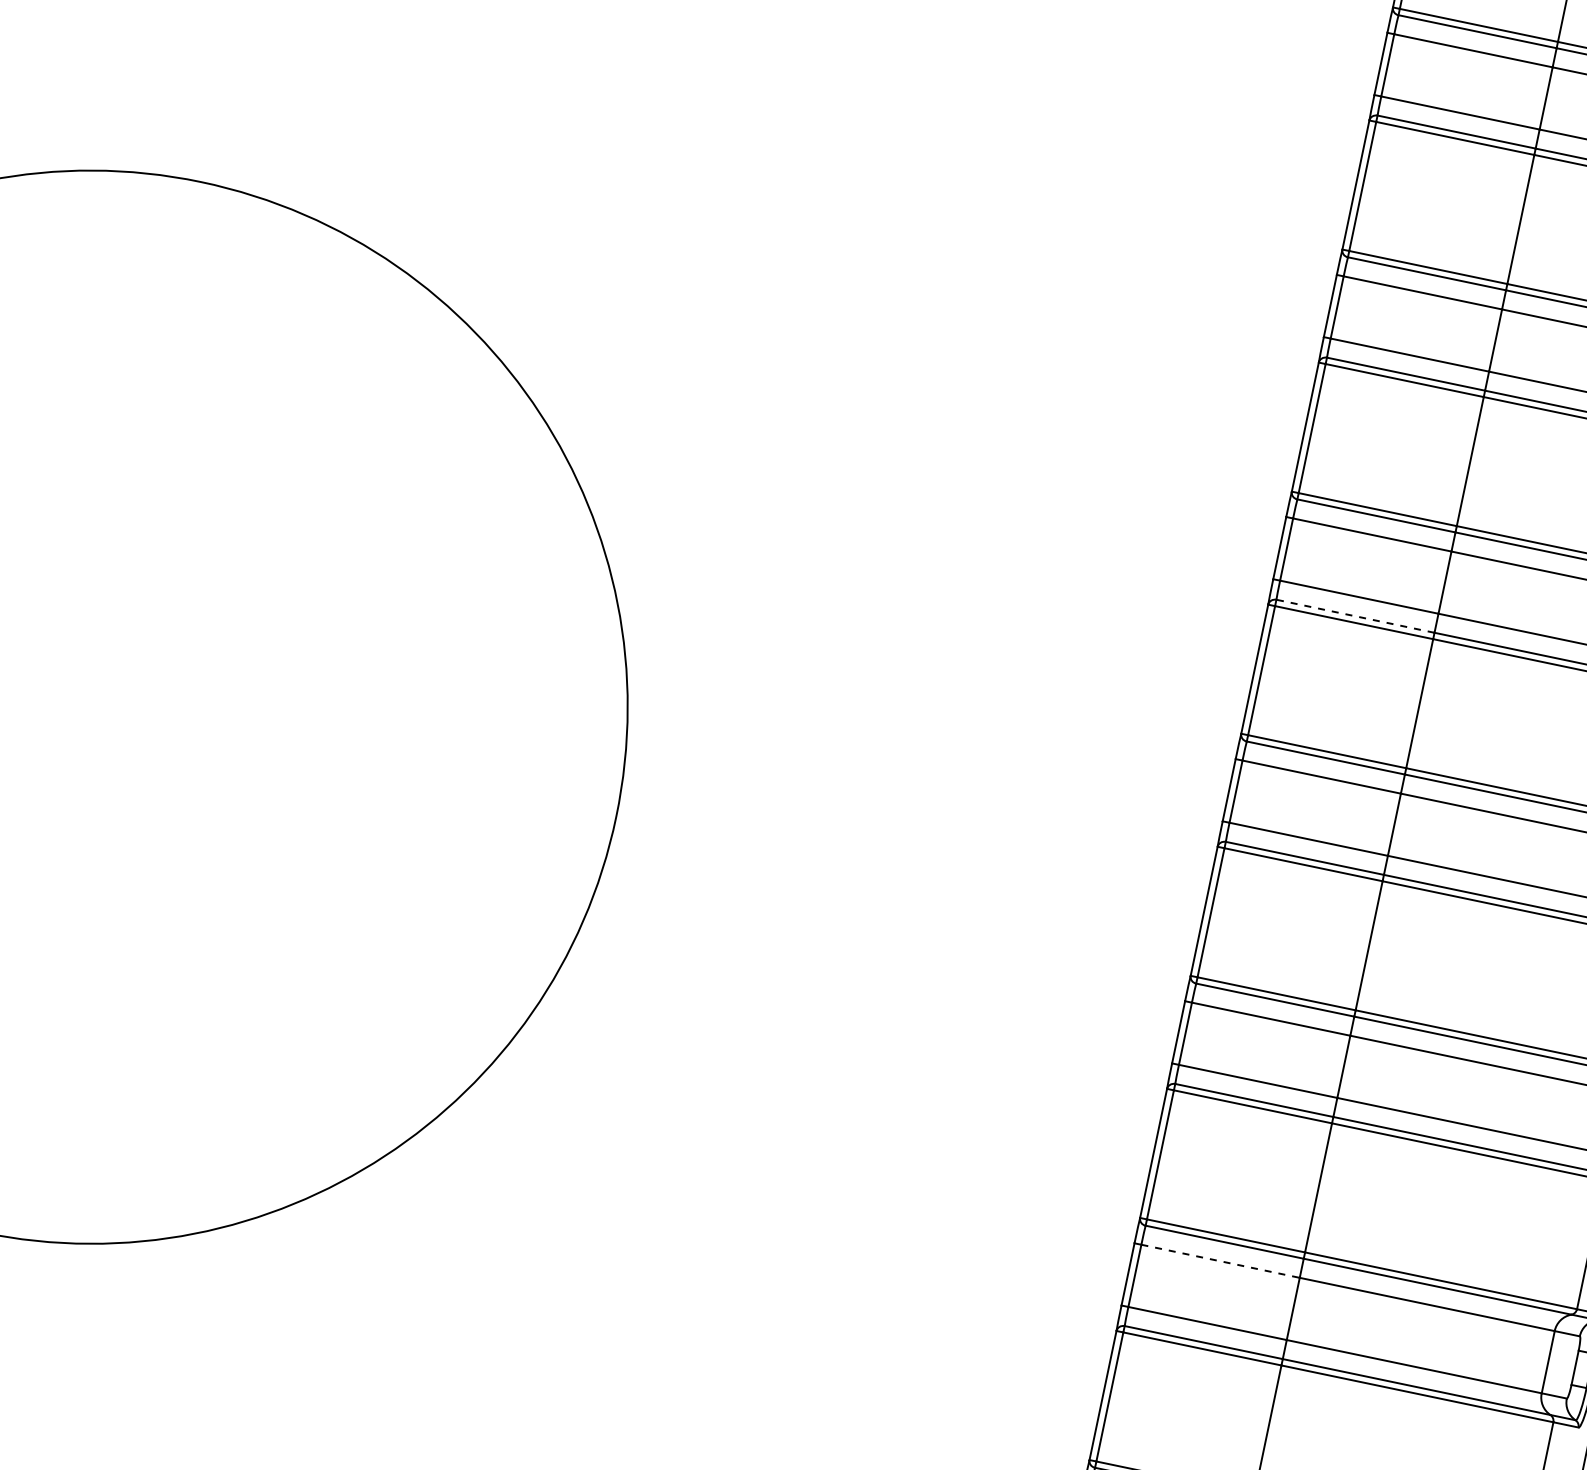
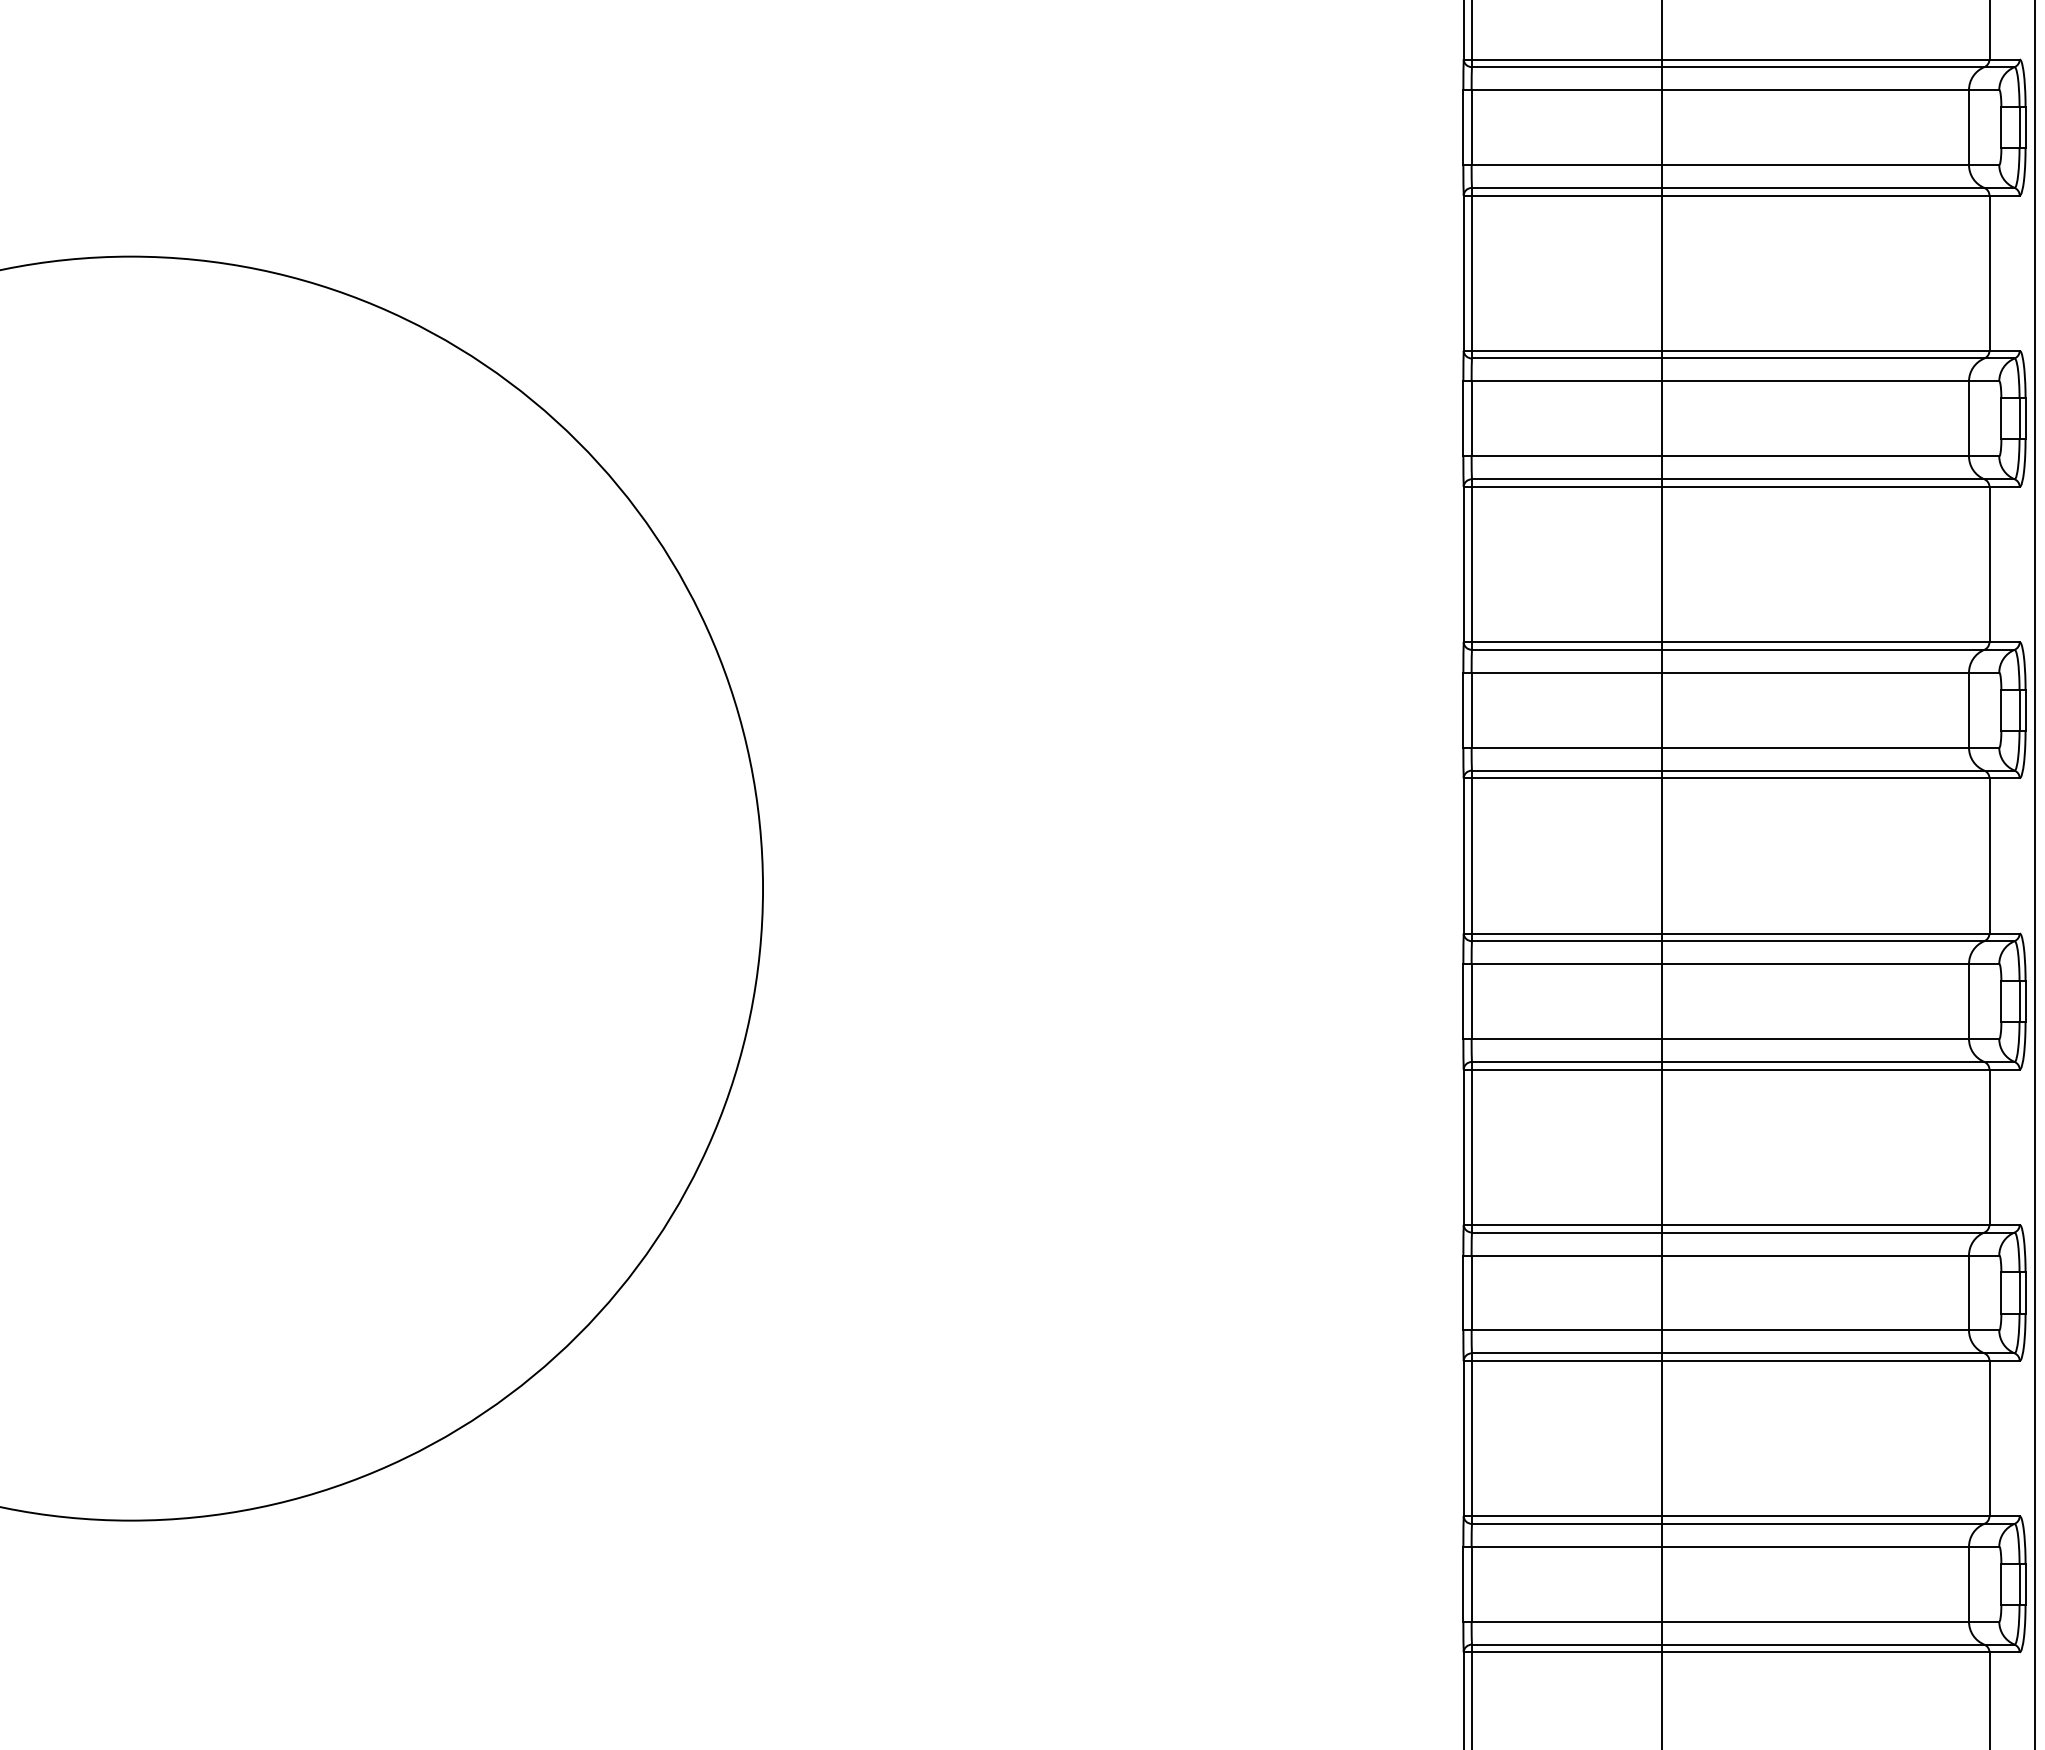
line: (1354, 616) -> (1566, 479), dashed -> solid
line: (1221, 1261) -> (1567, 1255), dashed -> solid

